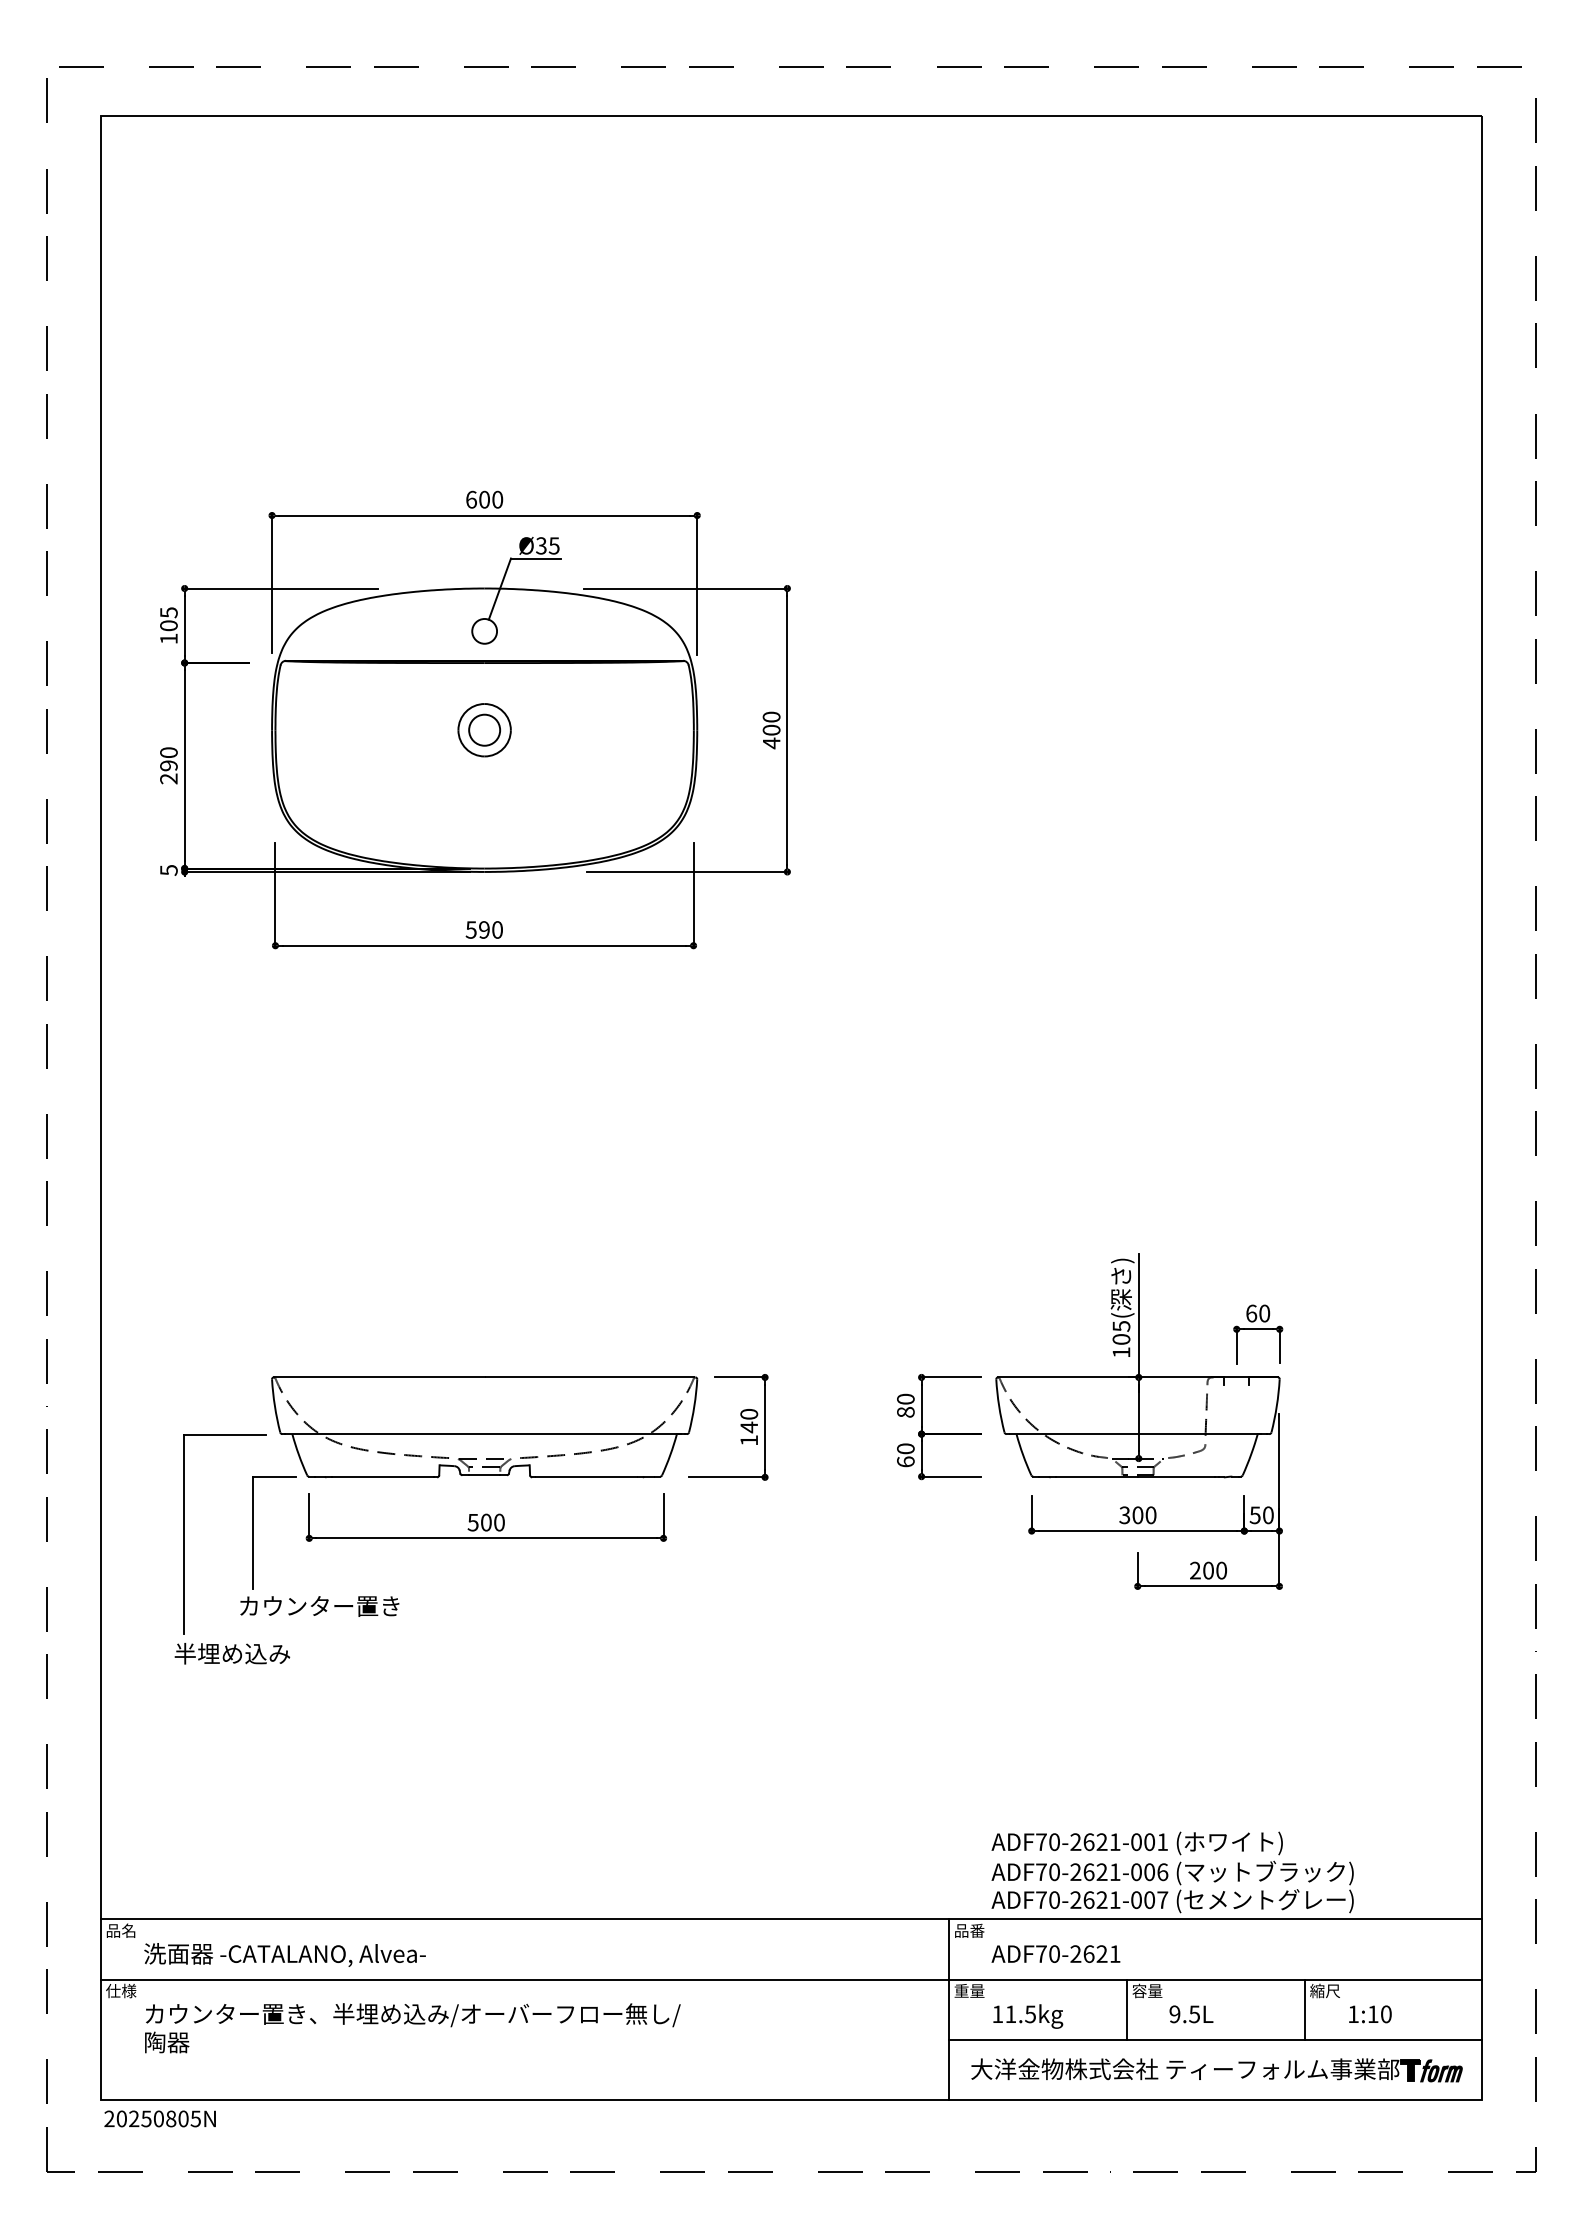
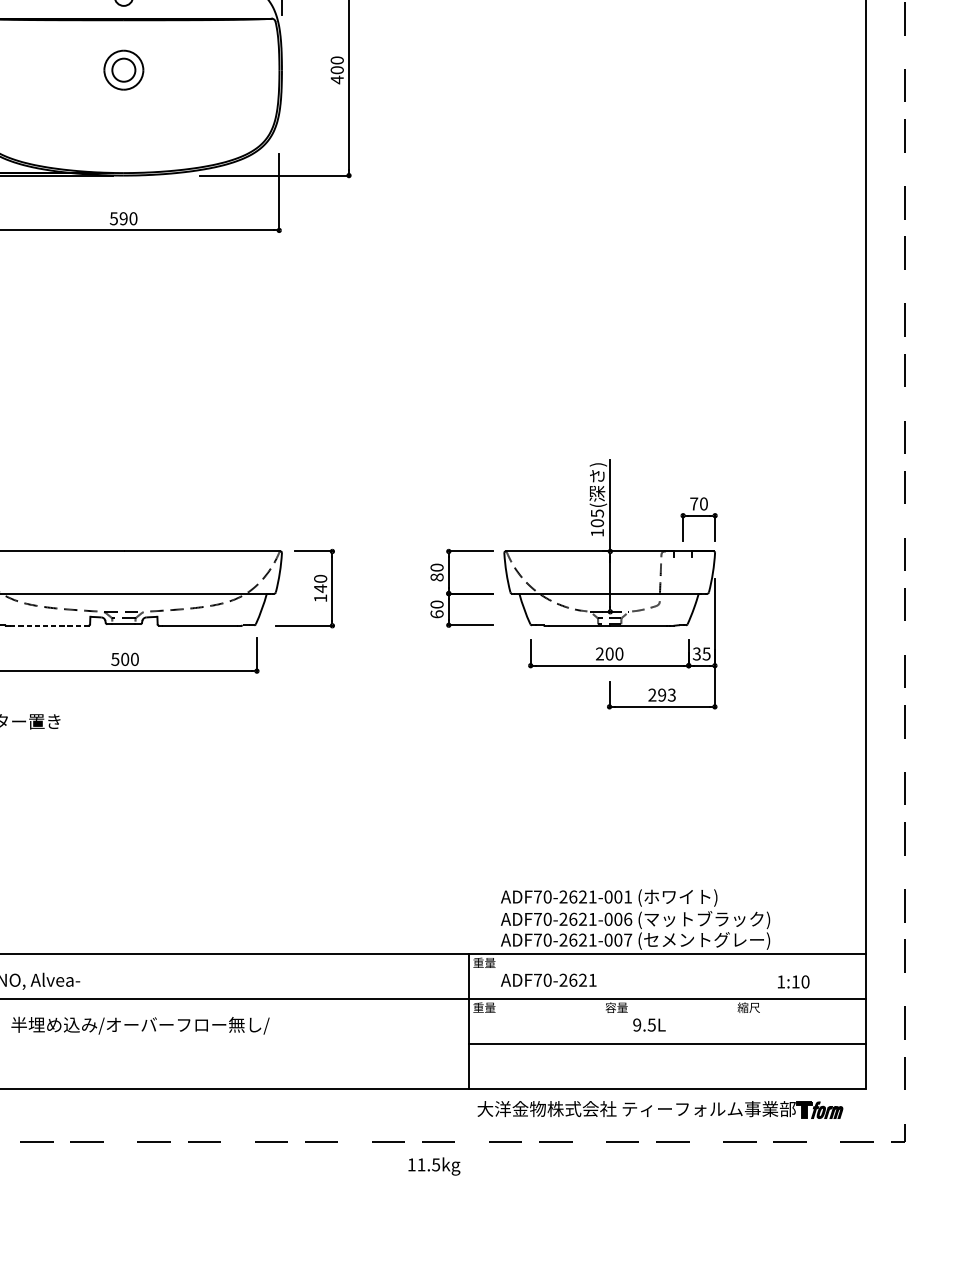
text: (1251, 1313) -> (694, 503), 60 -> 70
line: (383, 1477) -> (48, 625), solid -> dashed
text: (1124, 1515) -> (599, 654), 300 -> 200
text: (1261, 1515) -> (701, 654), 50 -> 35
text: (1215, 1570) -> (667, 695), 200 -> 293
text: (969, 1930) -> (484, 962), 品番 -> 重量
line: (1126, 2009) -> (601, 1021), removed
line: (1304, 2009) -> (733, 1021), removed
text: (1370, 2014) -> (793, 982), moved
text: (1028, 2016) -> (434, 1166), moved
part: (1216, 2070) -> (659, 1109), moved

